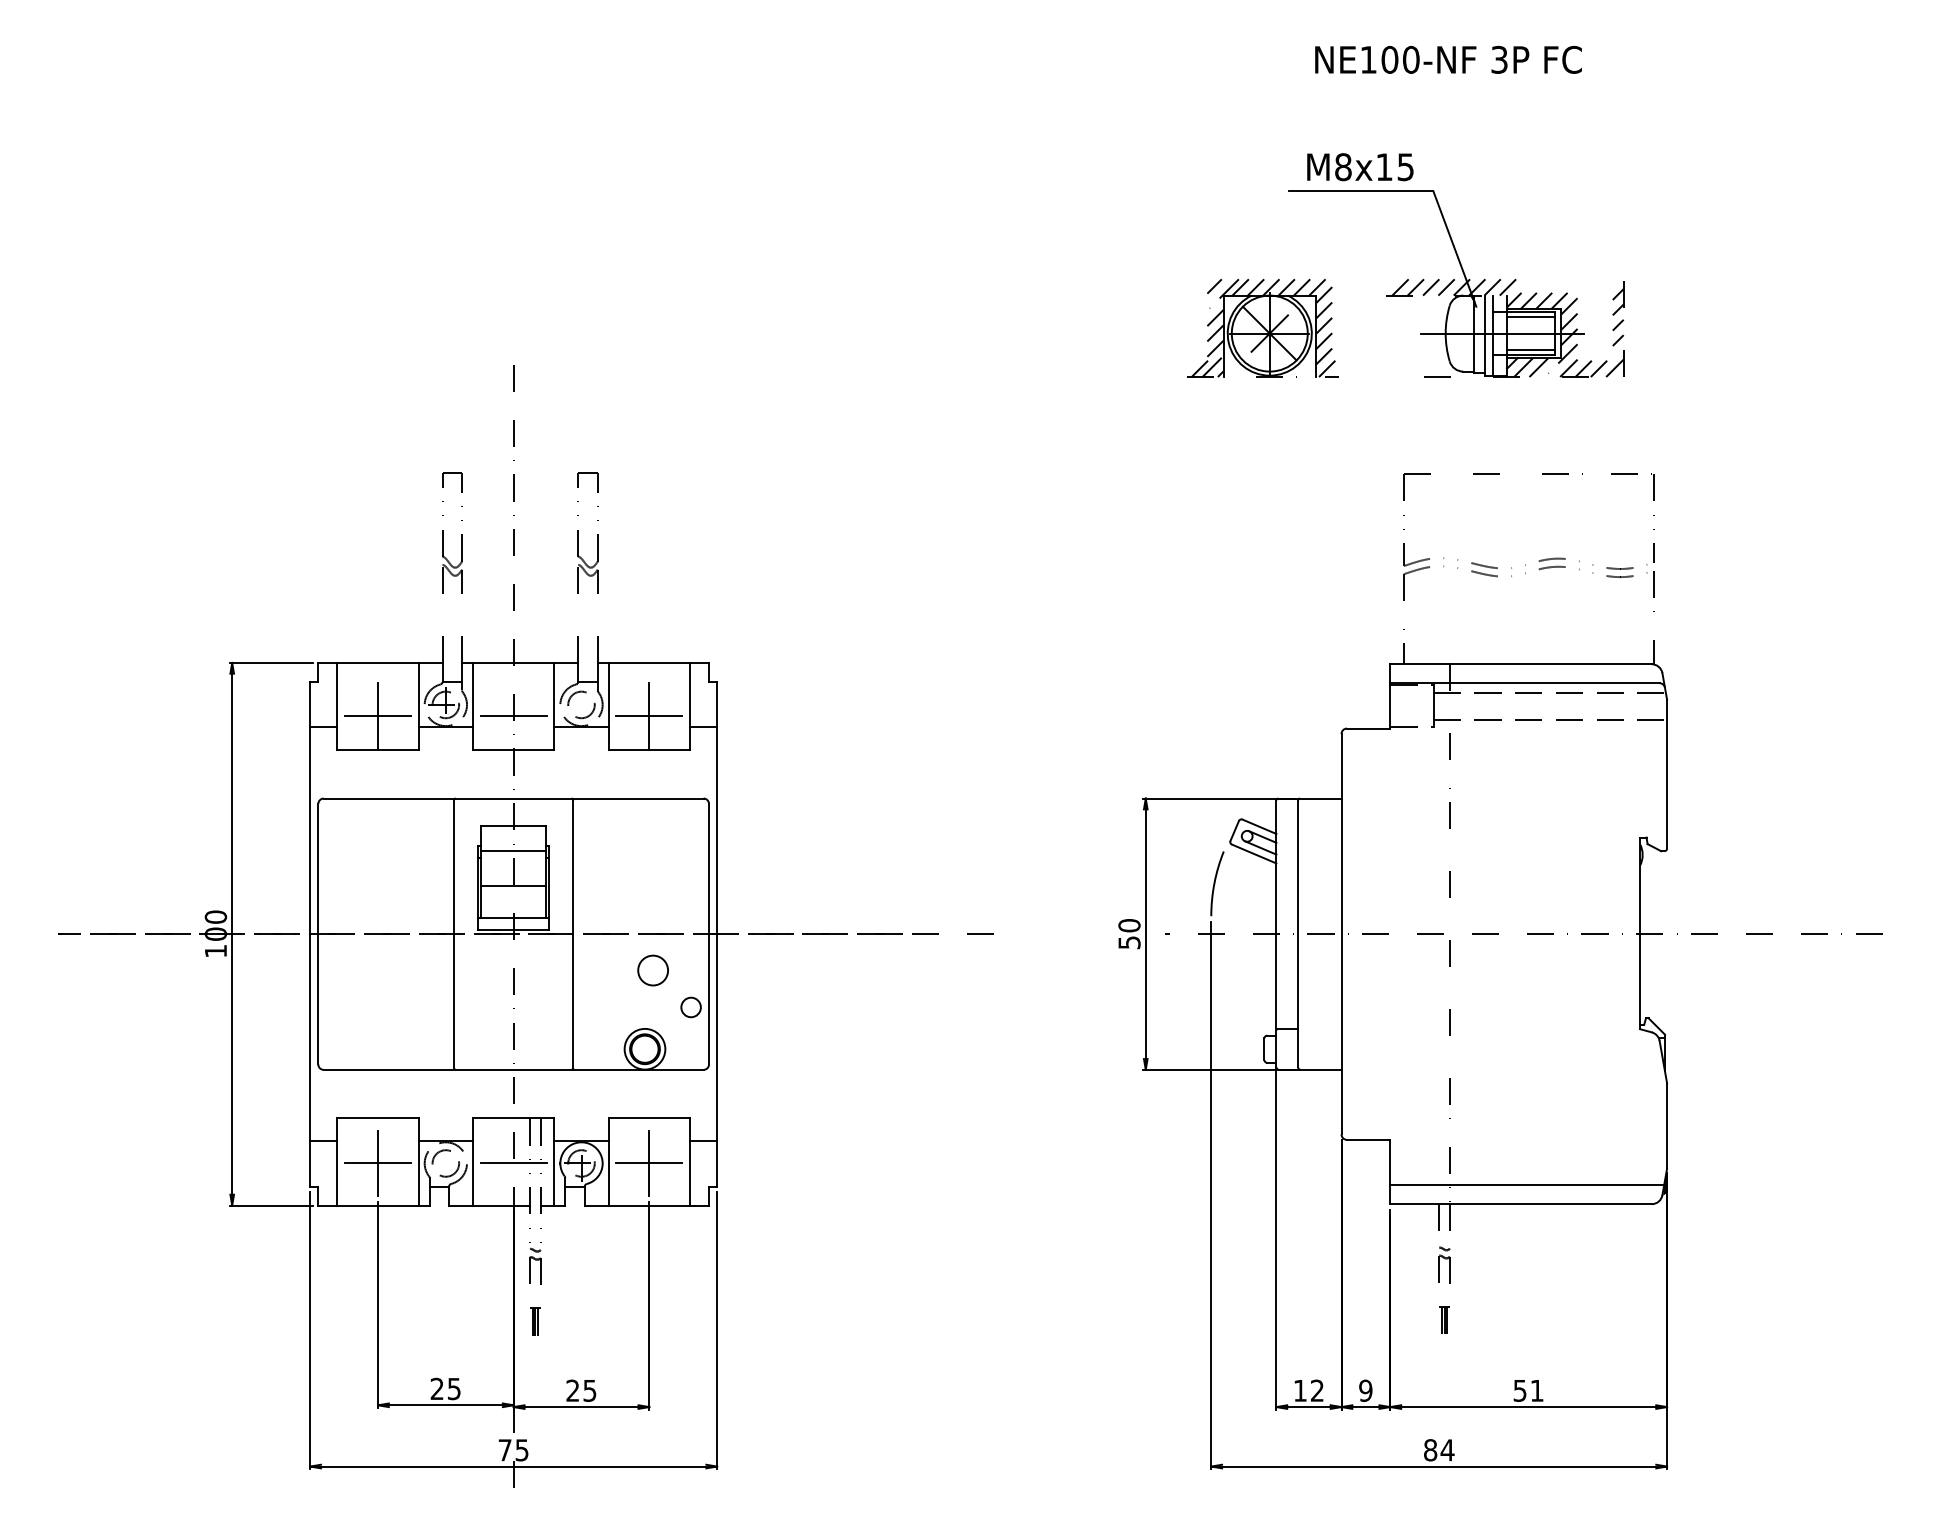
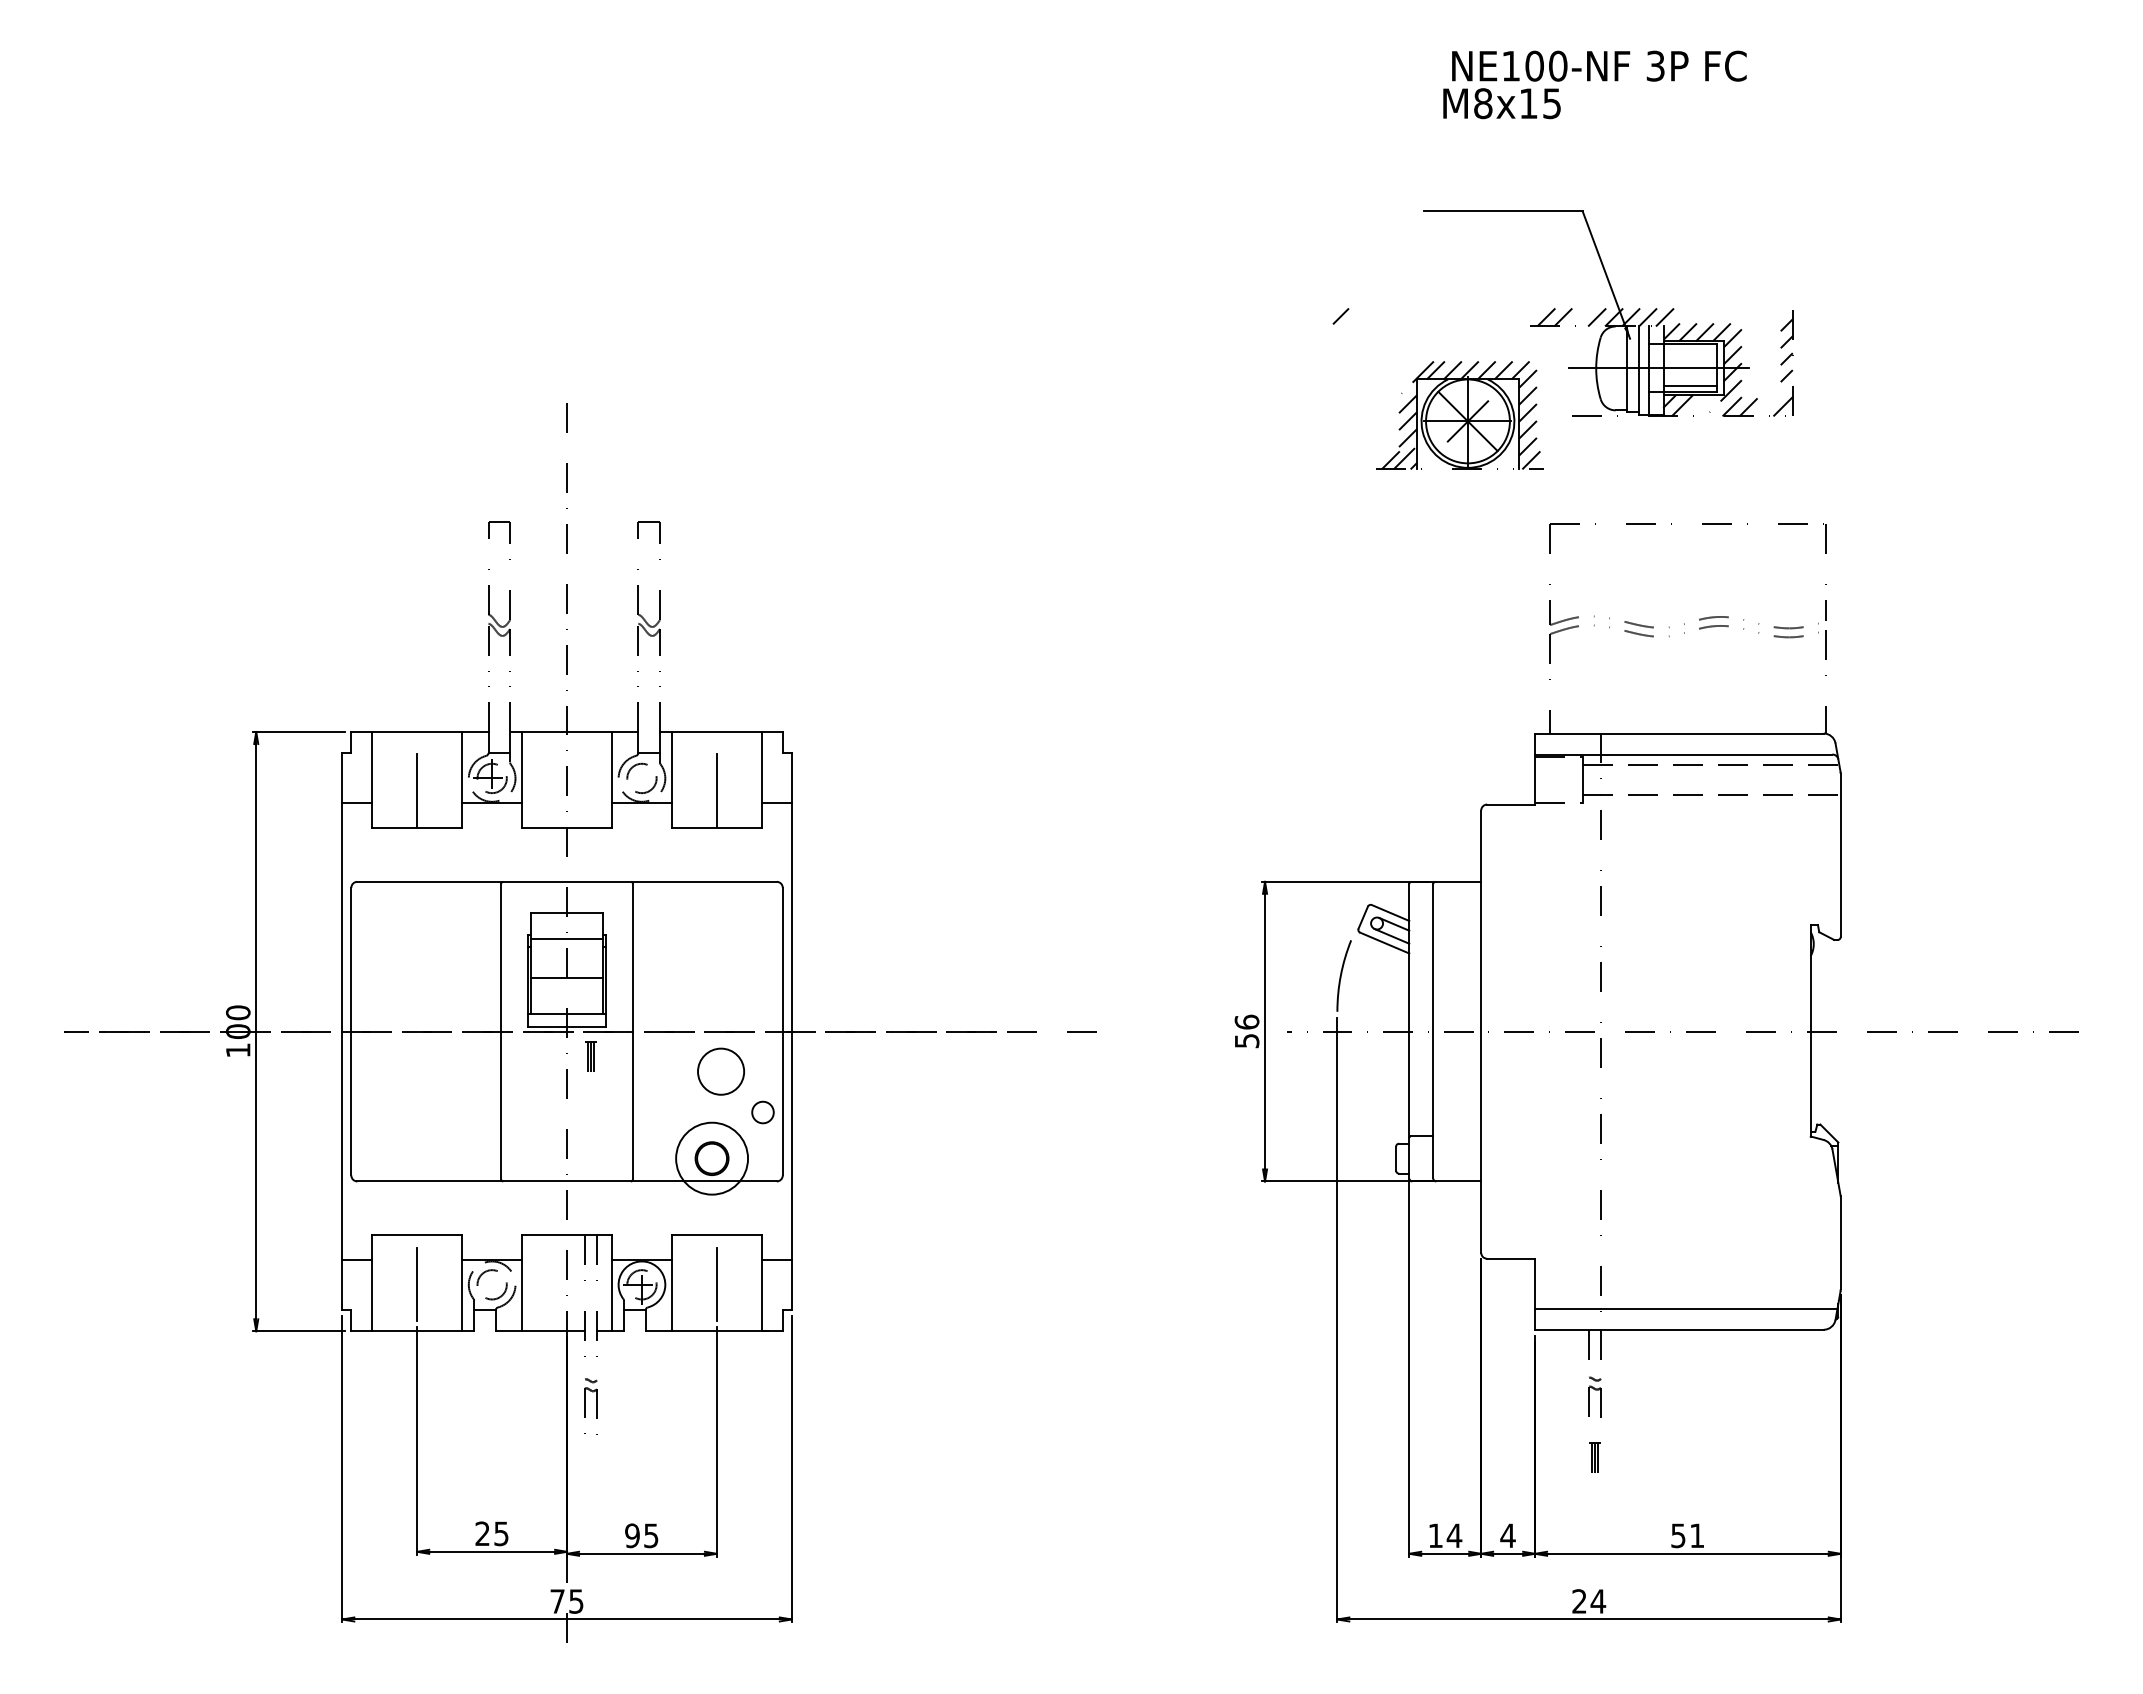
text: (1359, 167) -> (1501, 103), moved
line: (1431, 287) -> (1580, 317), removed
line: (1531, 317) -> (1690, 350), removed
part: (1262, 328) -> (1459, 415), moved
line: (1538, 367) -> (1698, 405), removed
line: (1598, 368) -> (1765, 407), removed
line: (377, 715) -> (416, 790), removed
line: (513, 715) -> (566, 790), removed
line: (649, 715) -> (716, 790), removed
text: (1128, 925) -> (1246, 1021), 50 -> 56
circle: (652, 970) -> (720, 1071), size x1.4
circle: (644, 1049) -> (711, 1158), size x1.6
line: (377, 1163) -> (416, 1284), removed
line: (513, 1163) -> (566, 1284), removed
line: (649, 1163) -> (716, 1284), removed
part: (534, 1321) -> (590, 1056), moved
text: (572, 1390) -> (632, 1535), 25 -> 95
text: (1317, 1390) -> (1454, 1535), 12 -> 14
text: (1365, 1390) -> (1507, 1535), 9 -> 4
text: (1430, 1450) -> (1579, 1601), 84 -> 24

